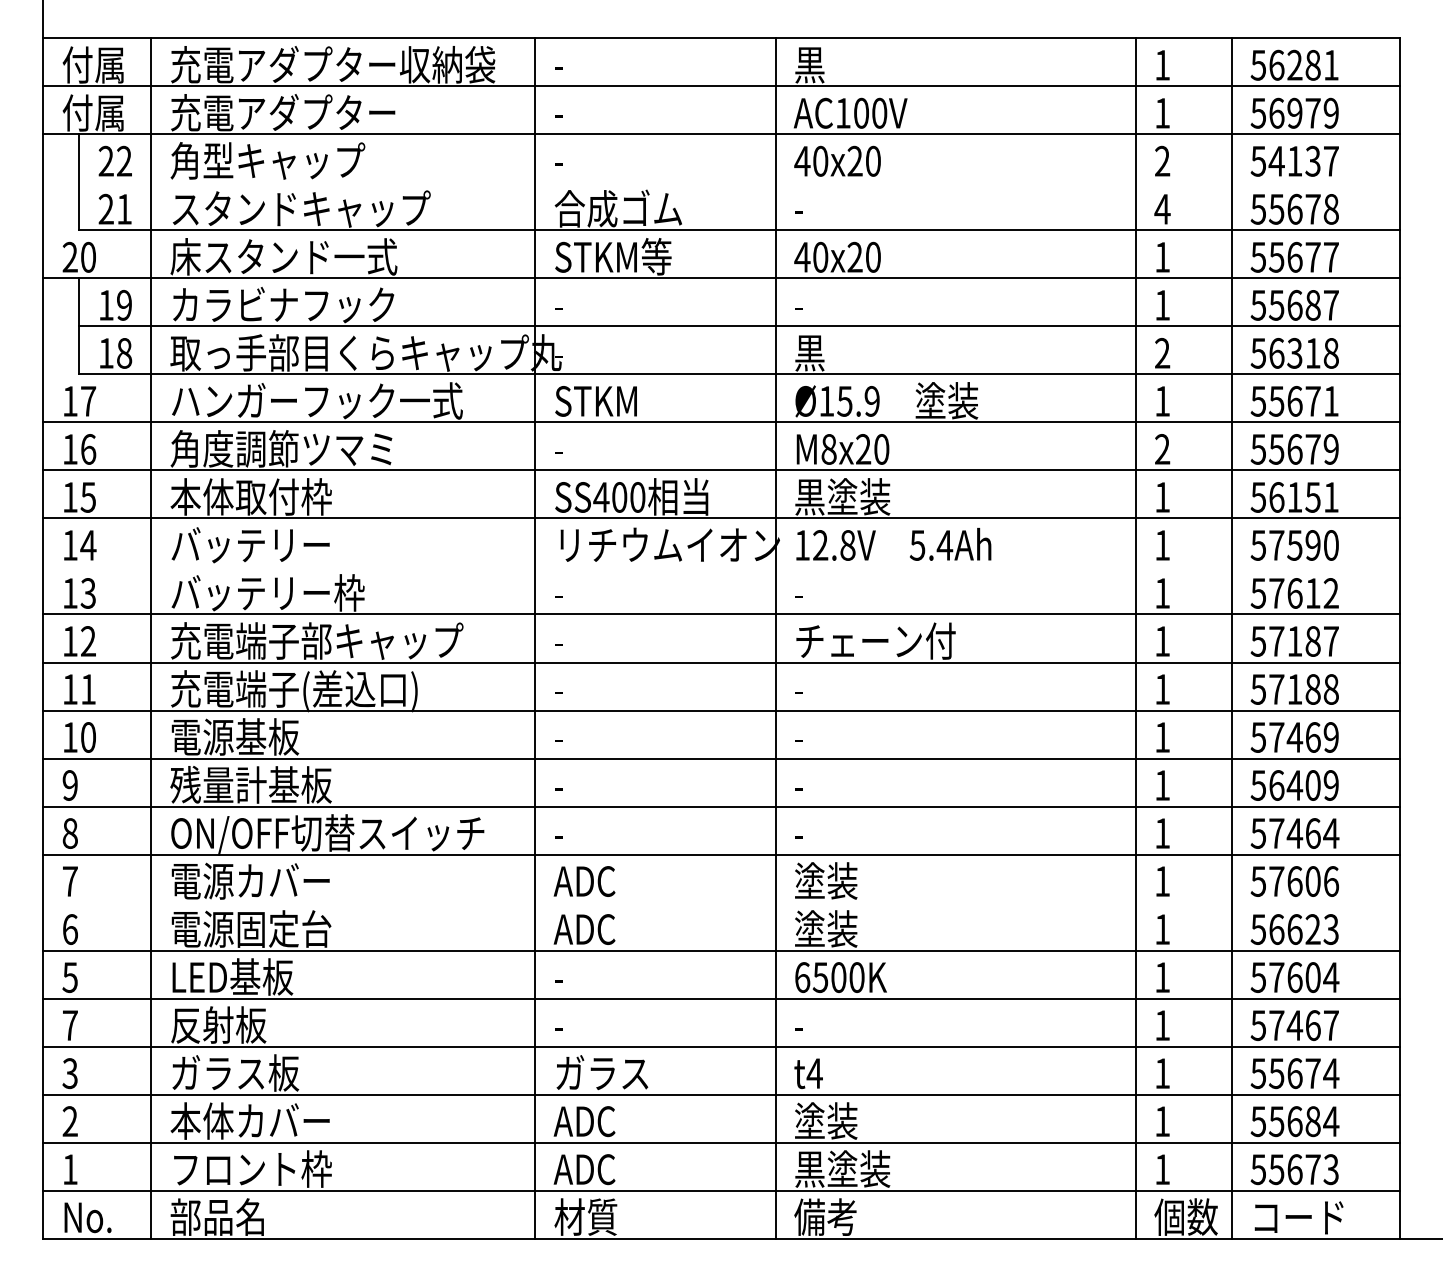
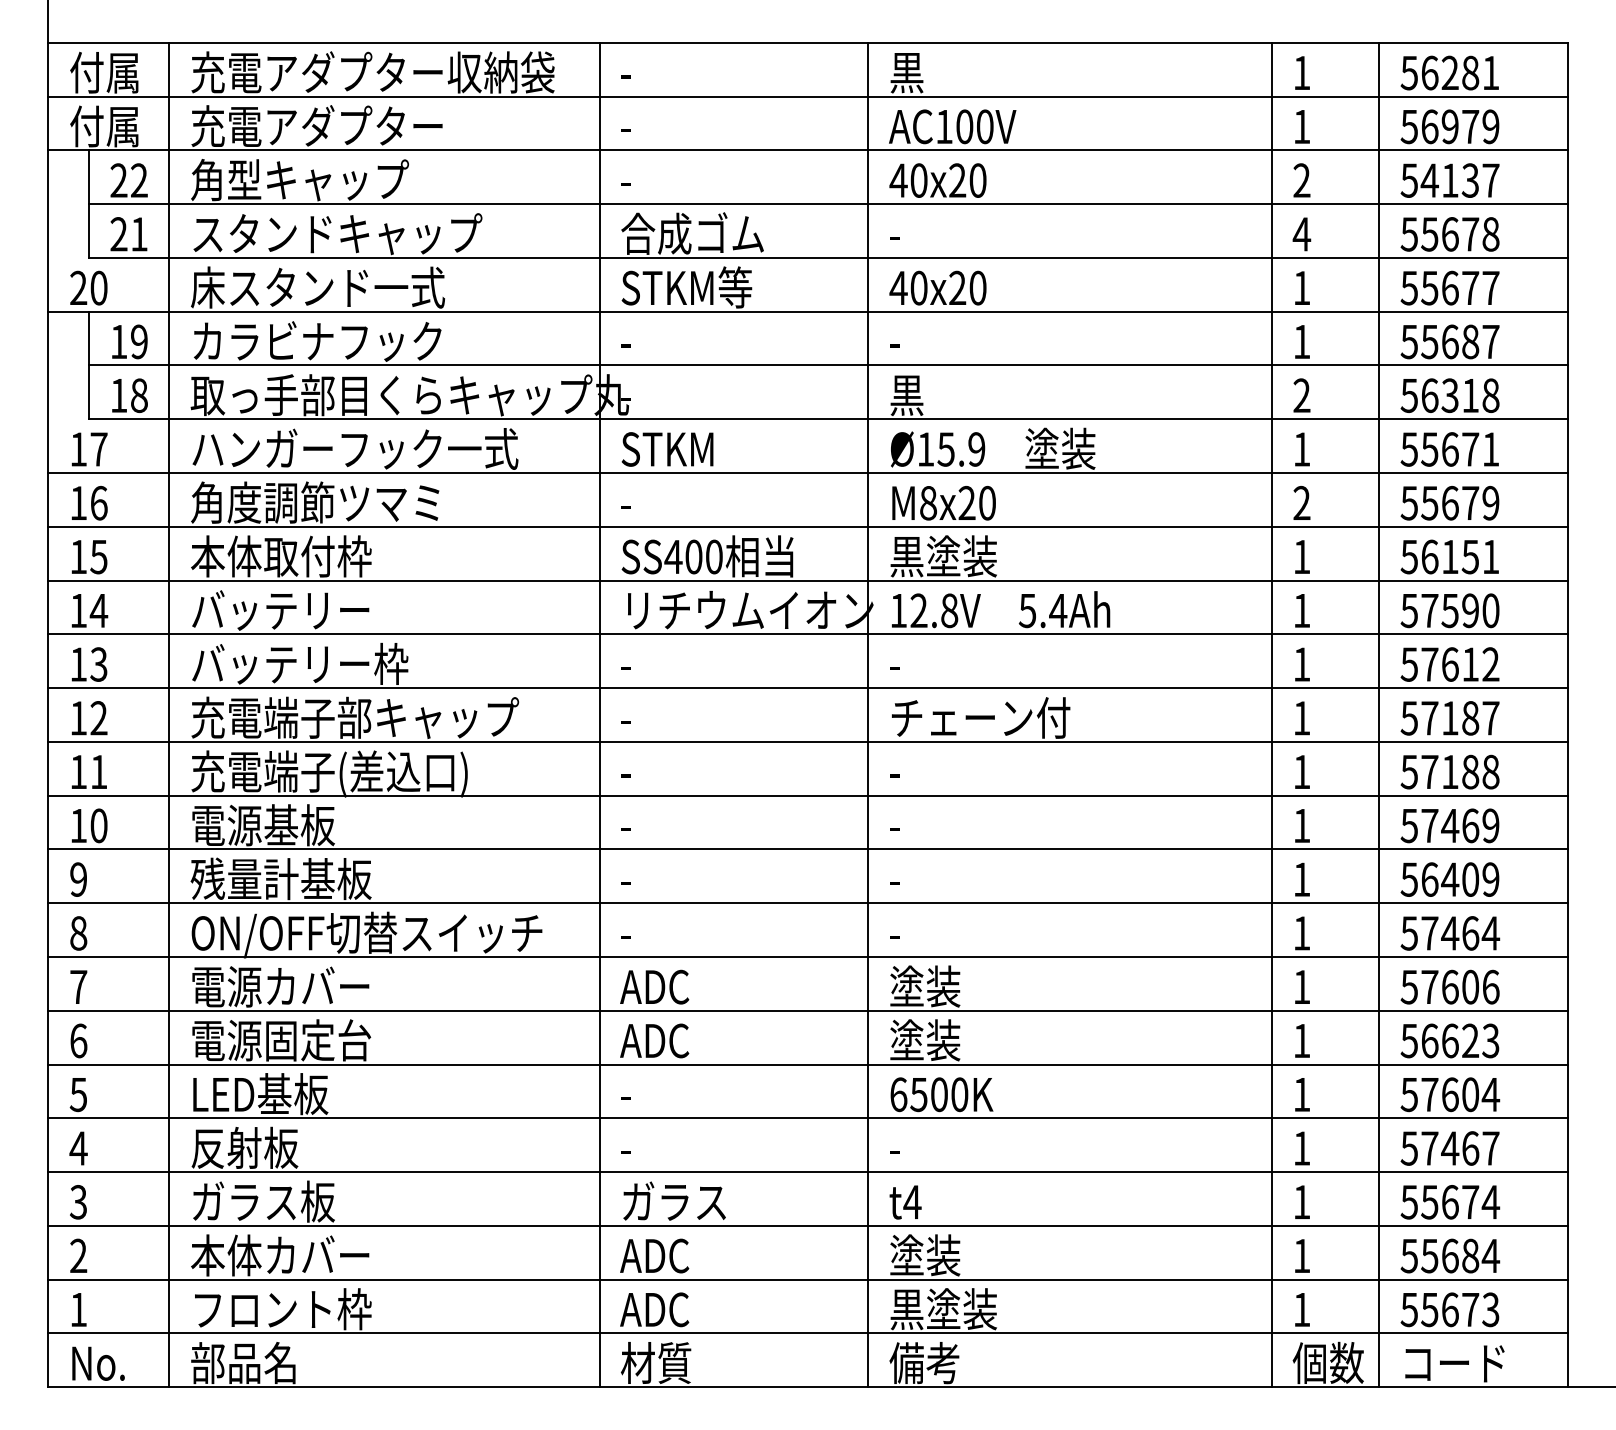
line: (738, 182) -> (827, 204), added
line: (721, 566) -> (807, 634), added
line: (721, 902) -> (807, 1010), added
text: (70, 1025) -> (78, 1148), 7 -> 4

